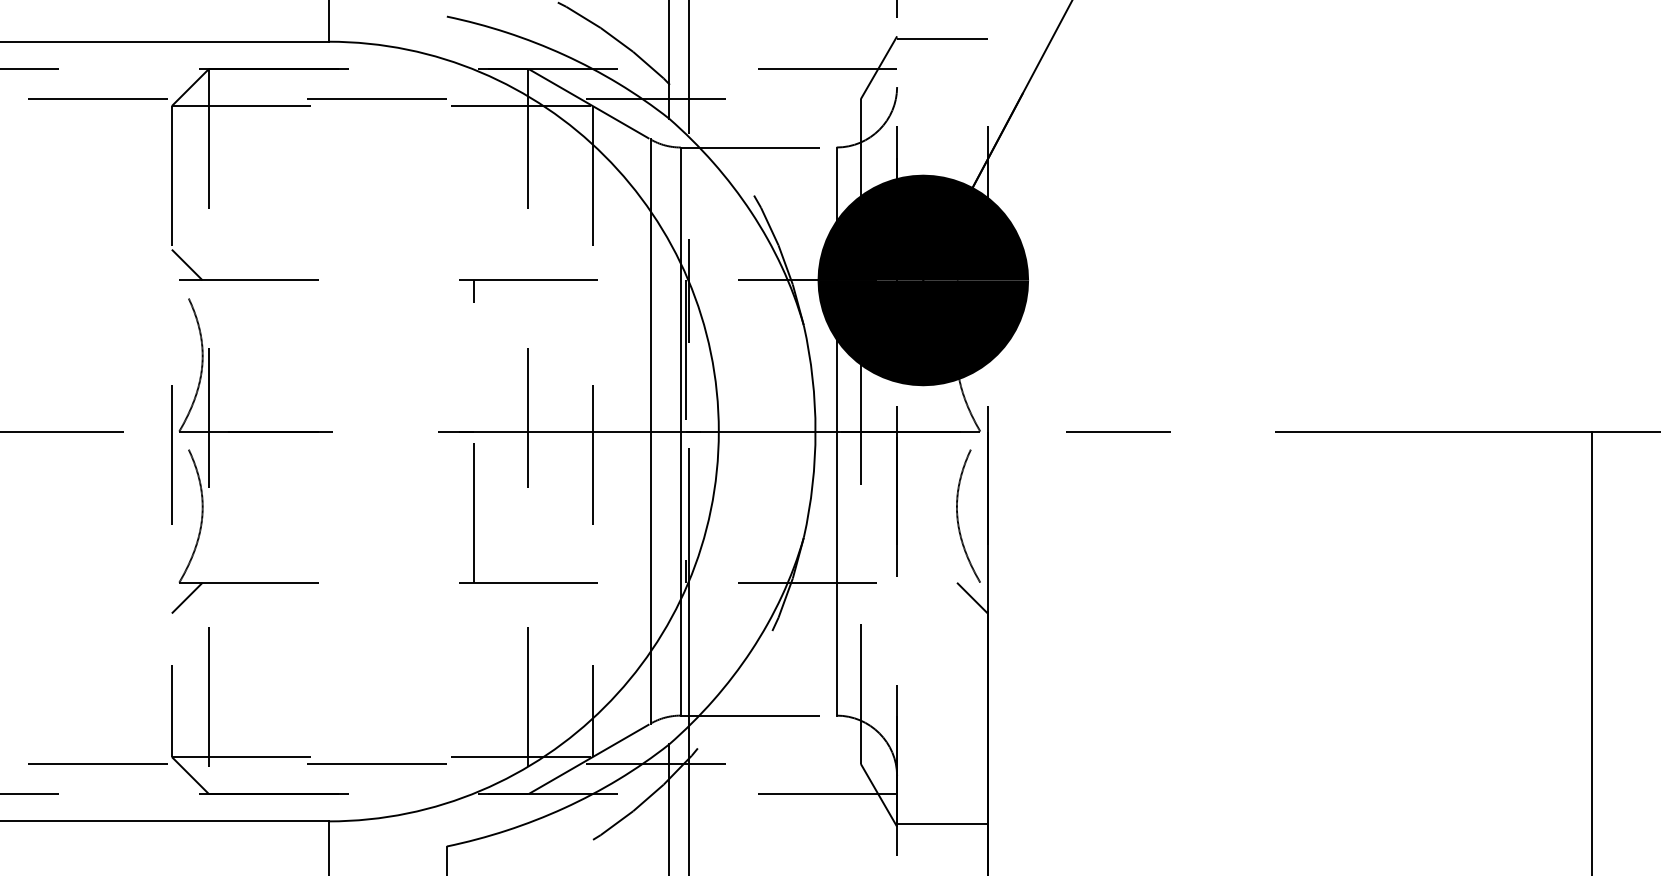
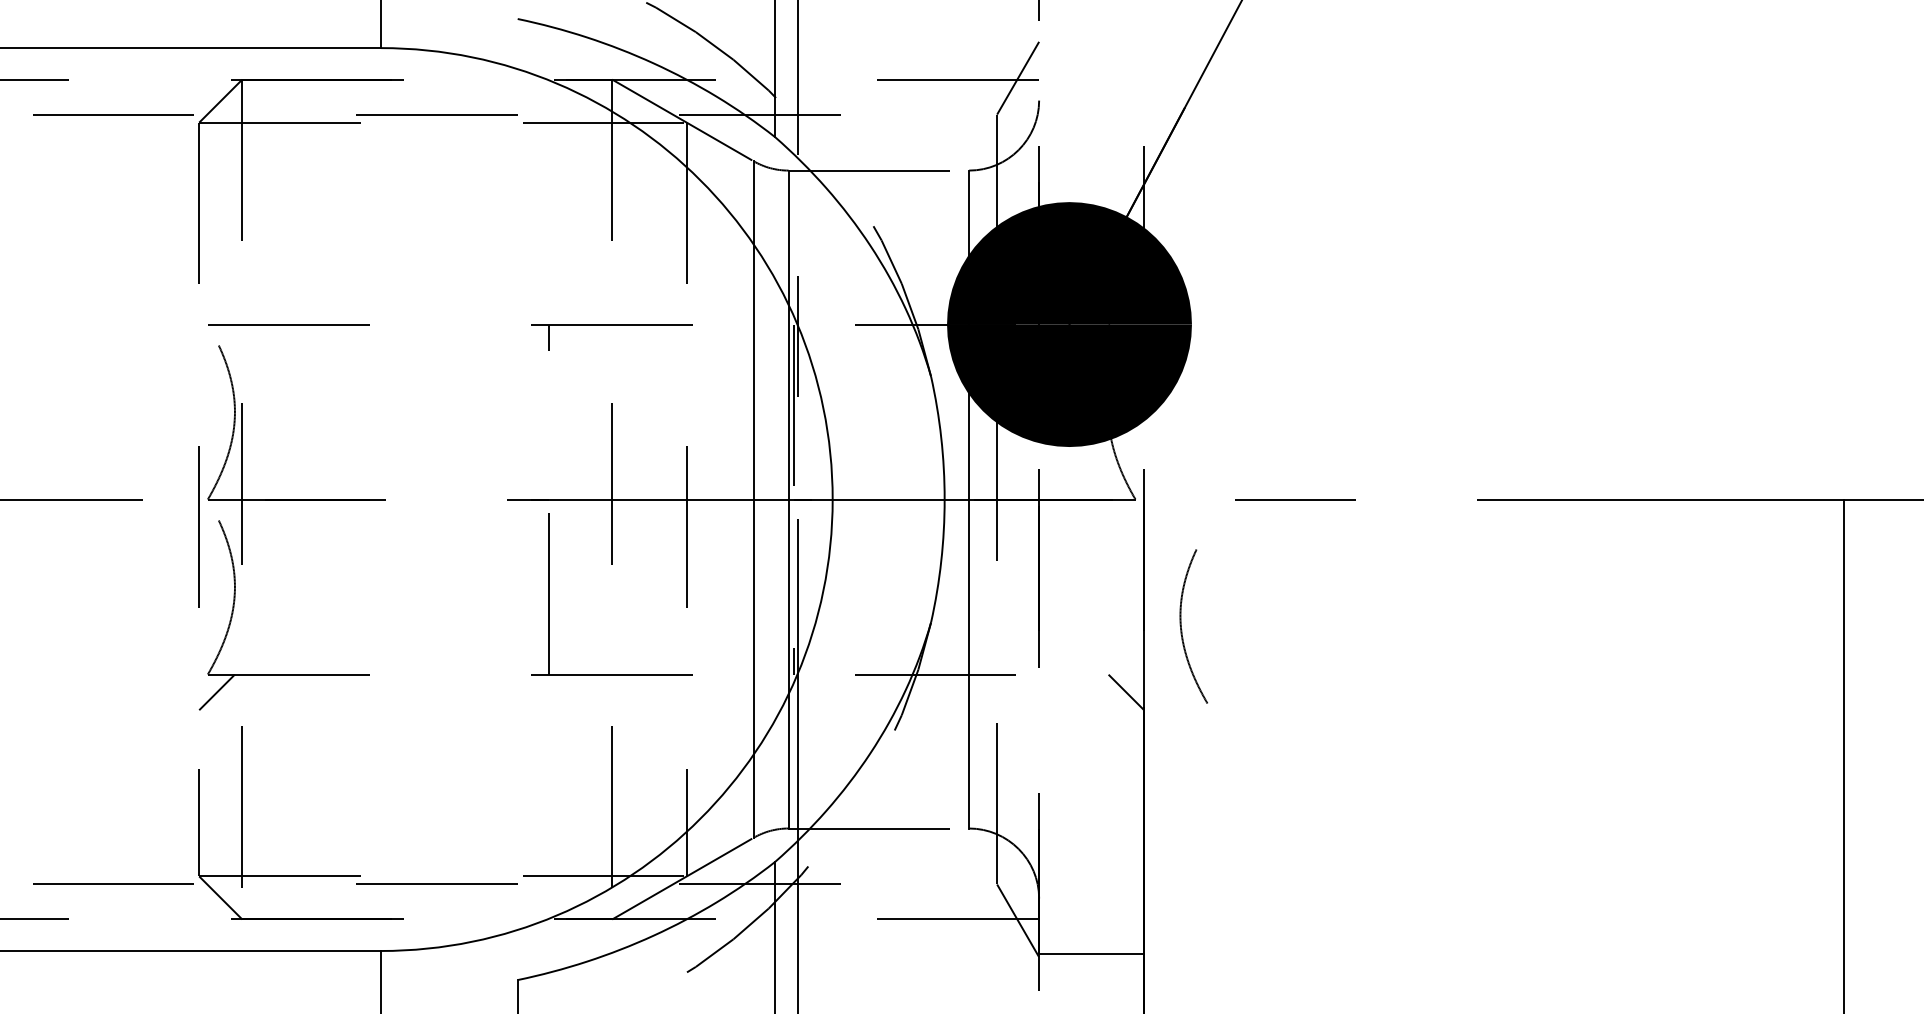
line: (942, 38) -> (1091, 44), removed
line: (186, 264) -> (216, 306), removed
curve: (958, 519) -> (1182, 630), moved

